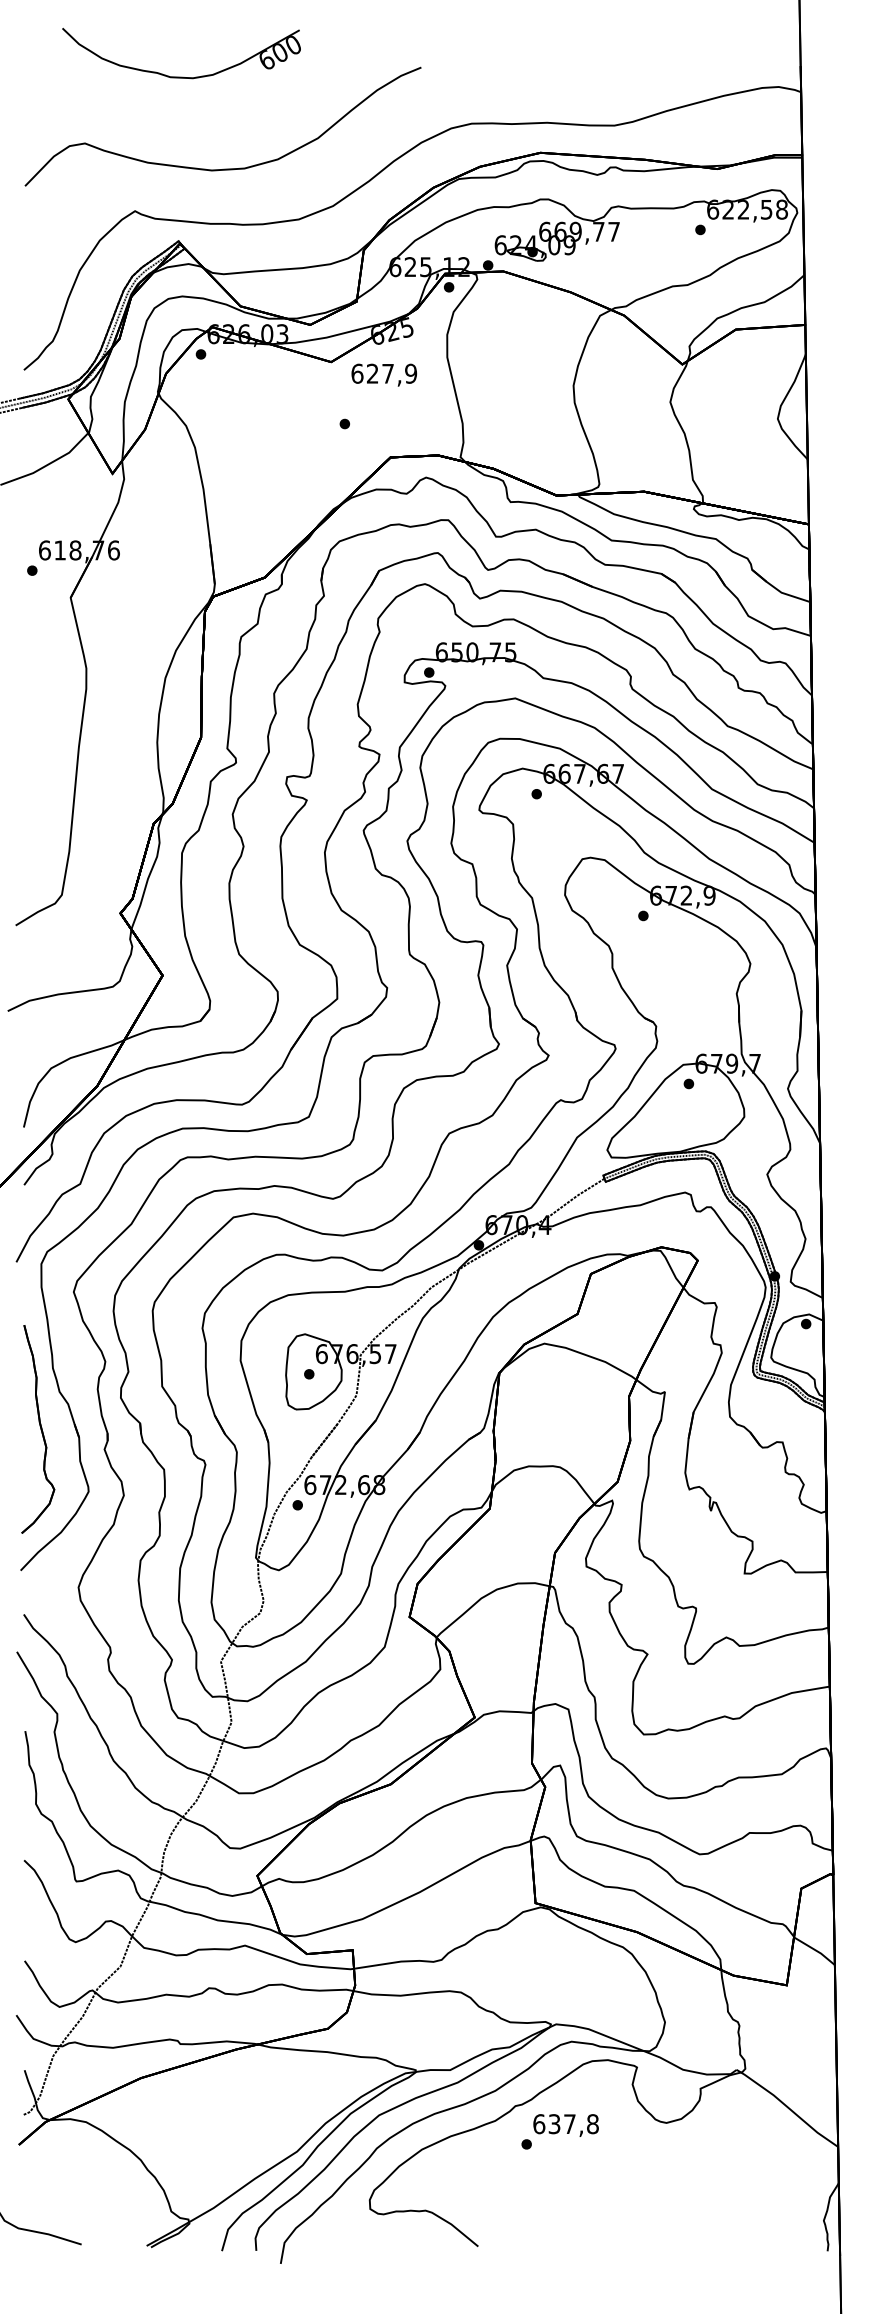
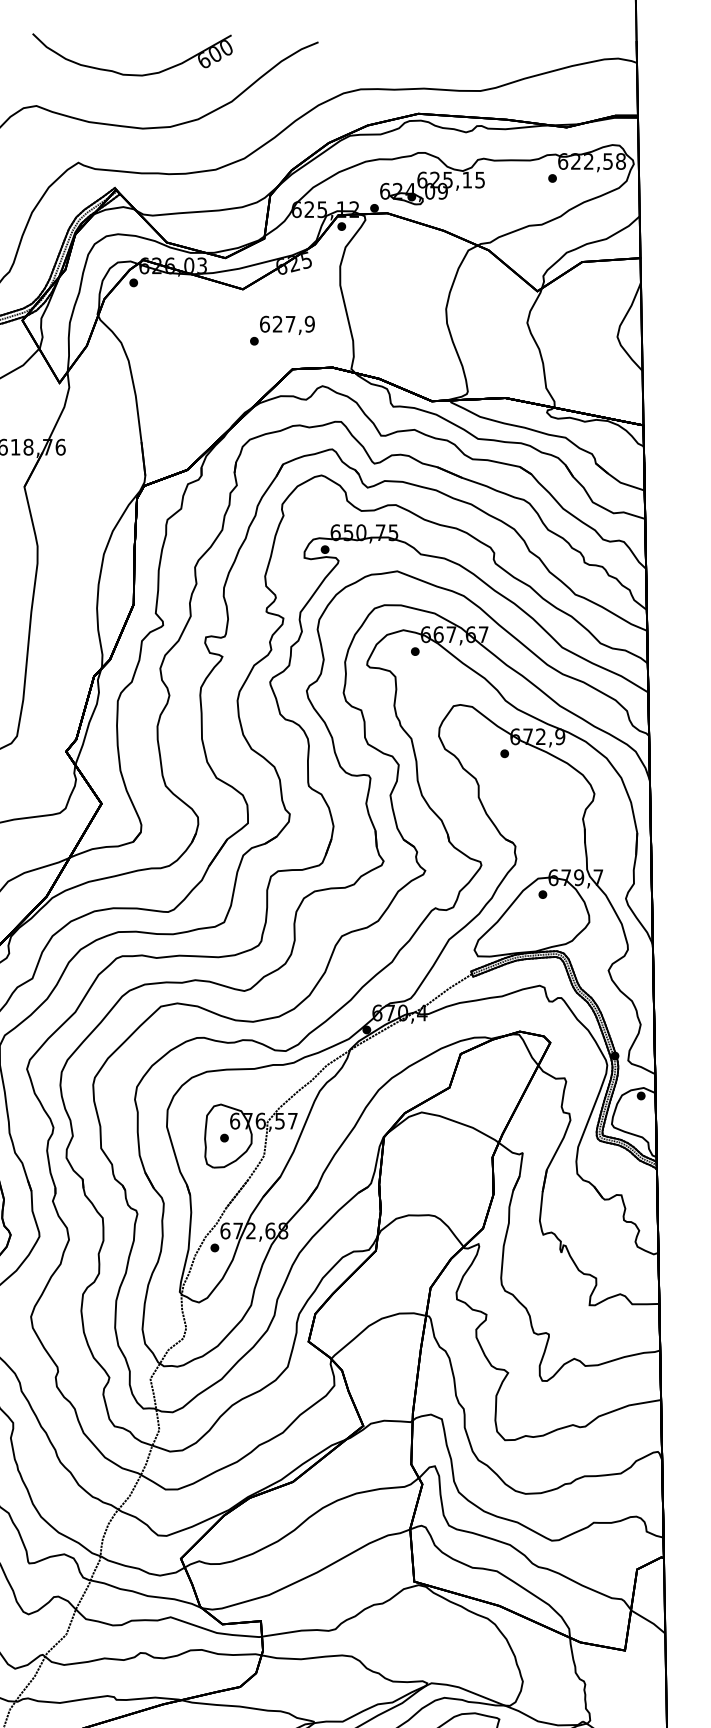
part: (181, 76) -> (132, 74), moved
text: (586, 231) -> (457, 179), 669,77 -> 625,15
text: (384, 374) -> (287, 324), moved

